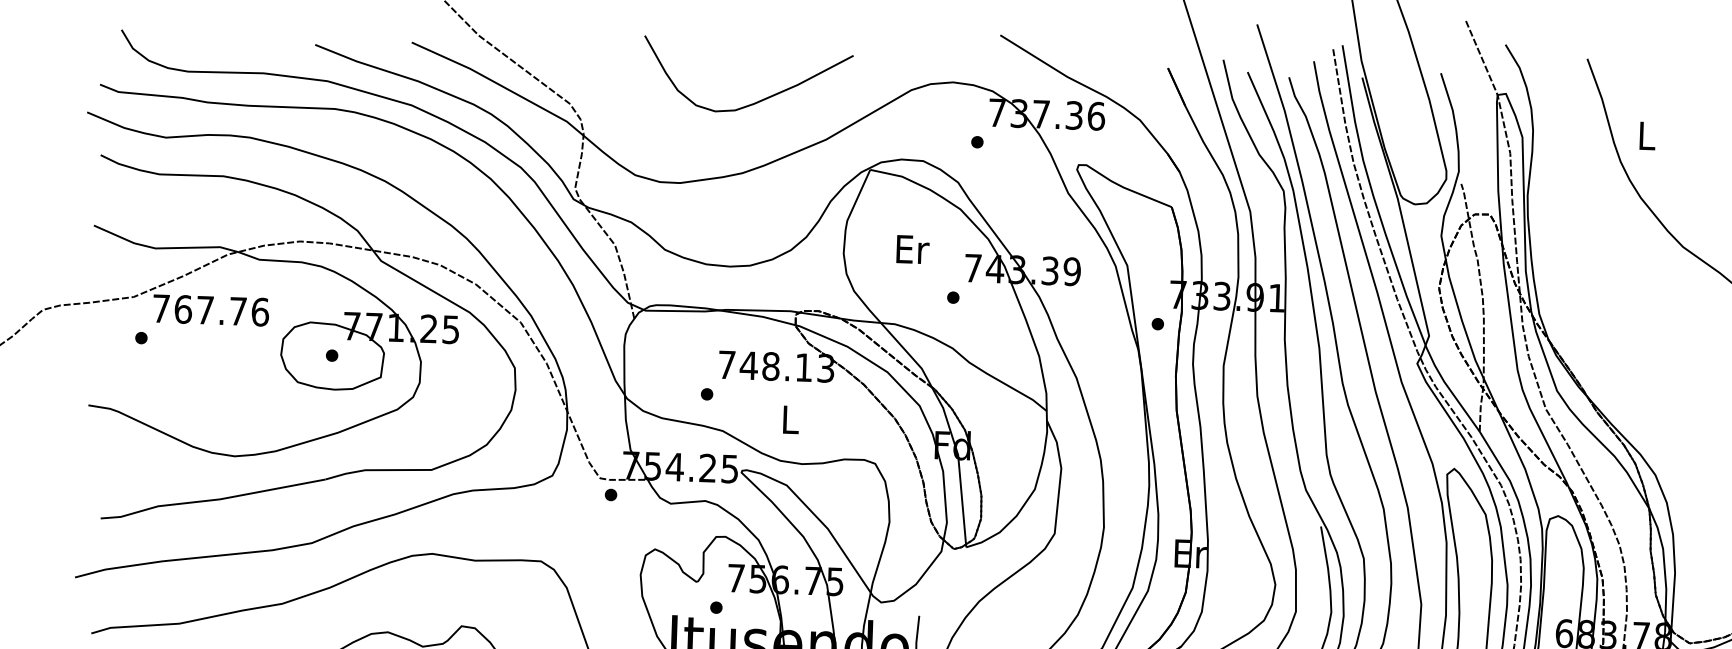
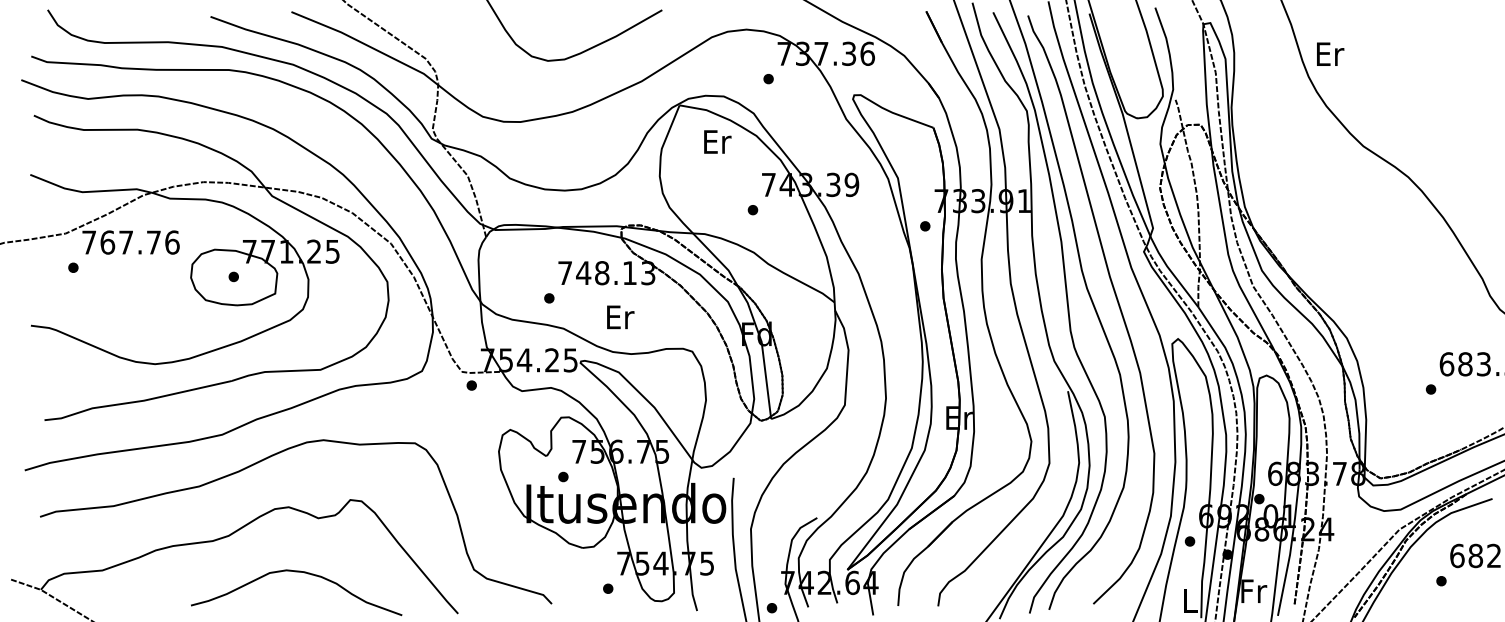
text: (1647, 135) -> (1330, 53), L -> Er
text: (912, 249) -> (717, 141), moved
text: (791, 420) -> (620, 317), L -> Er

